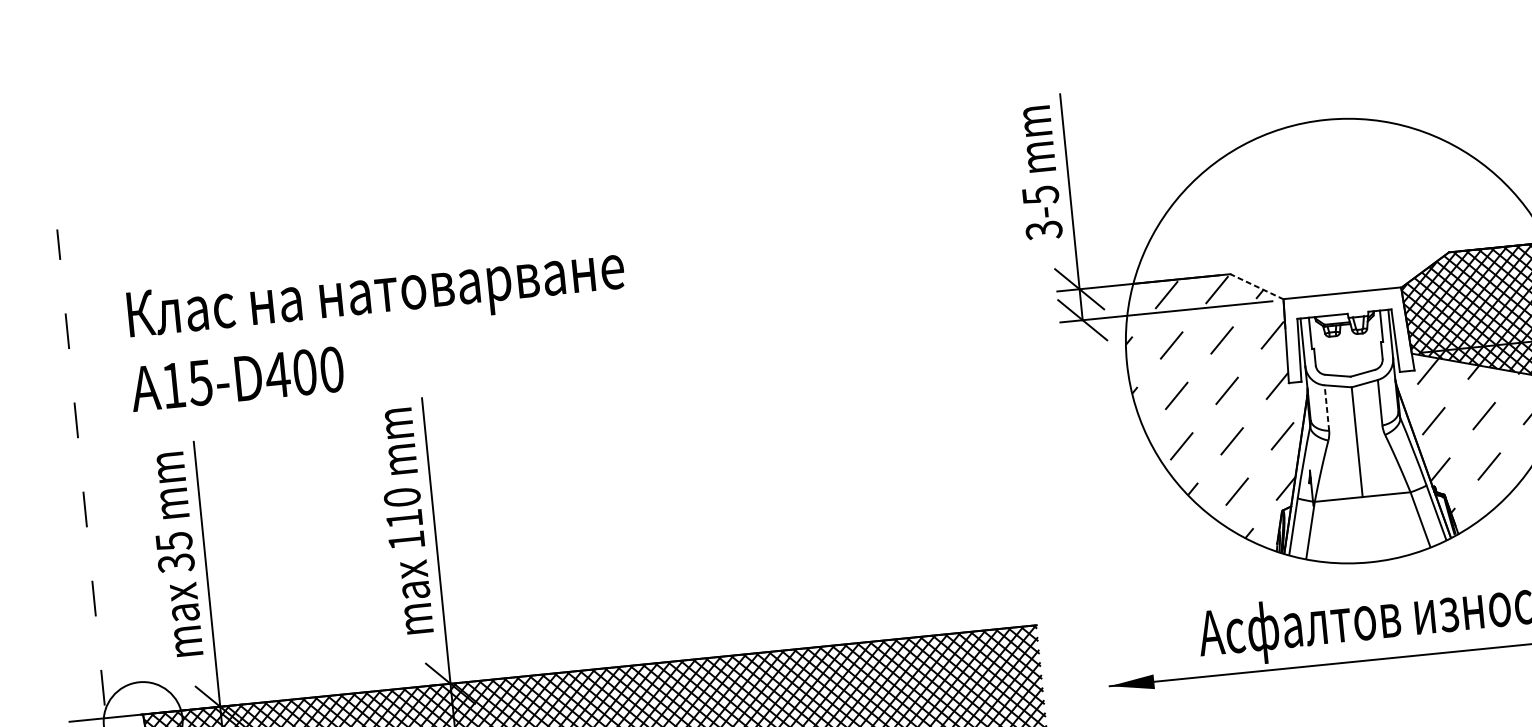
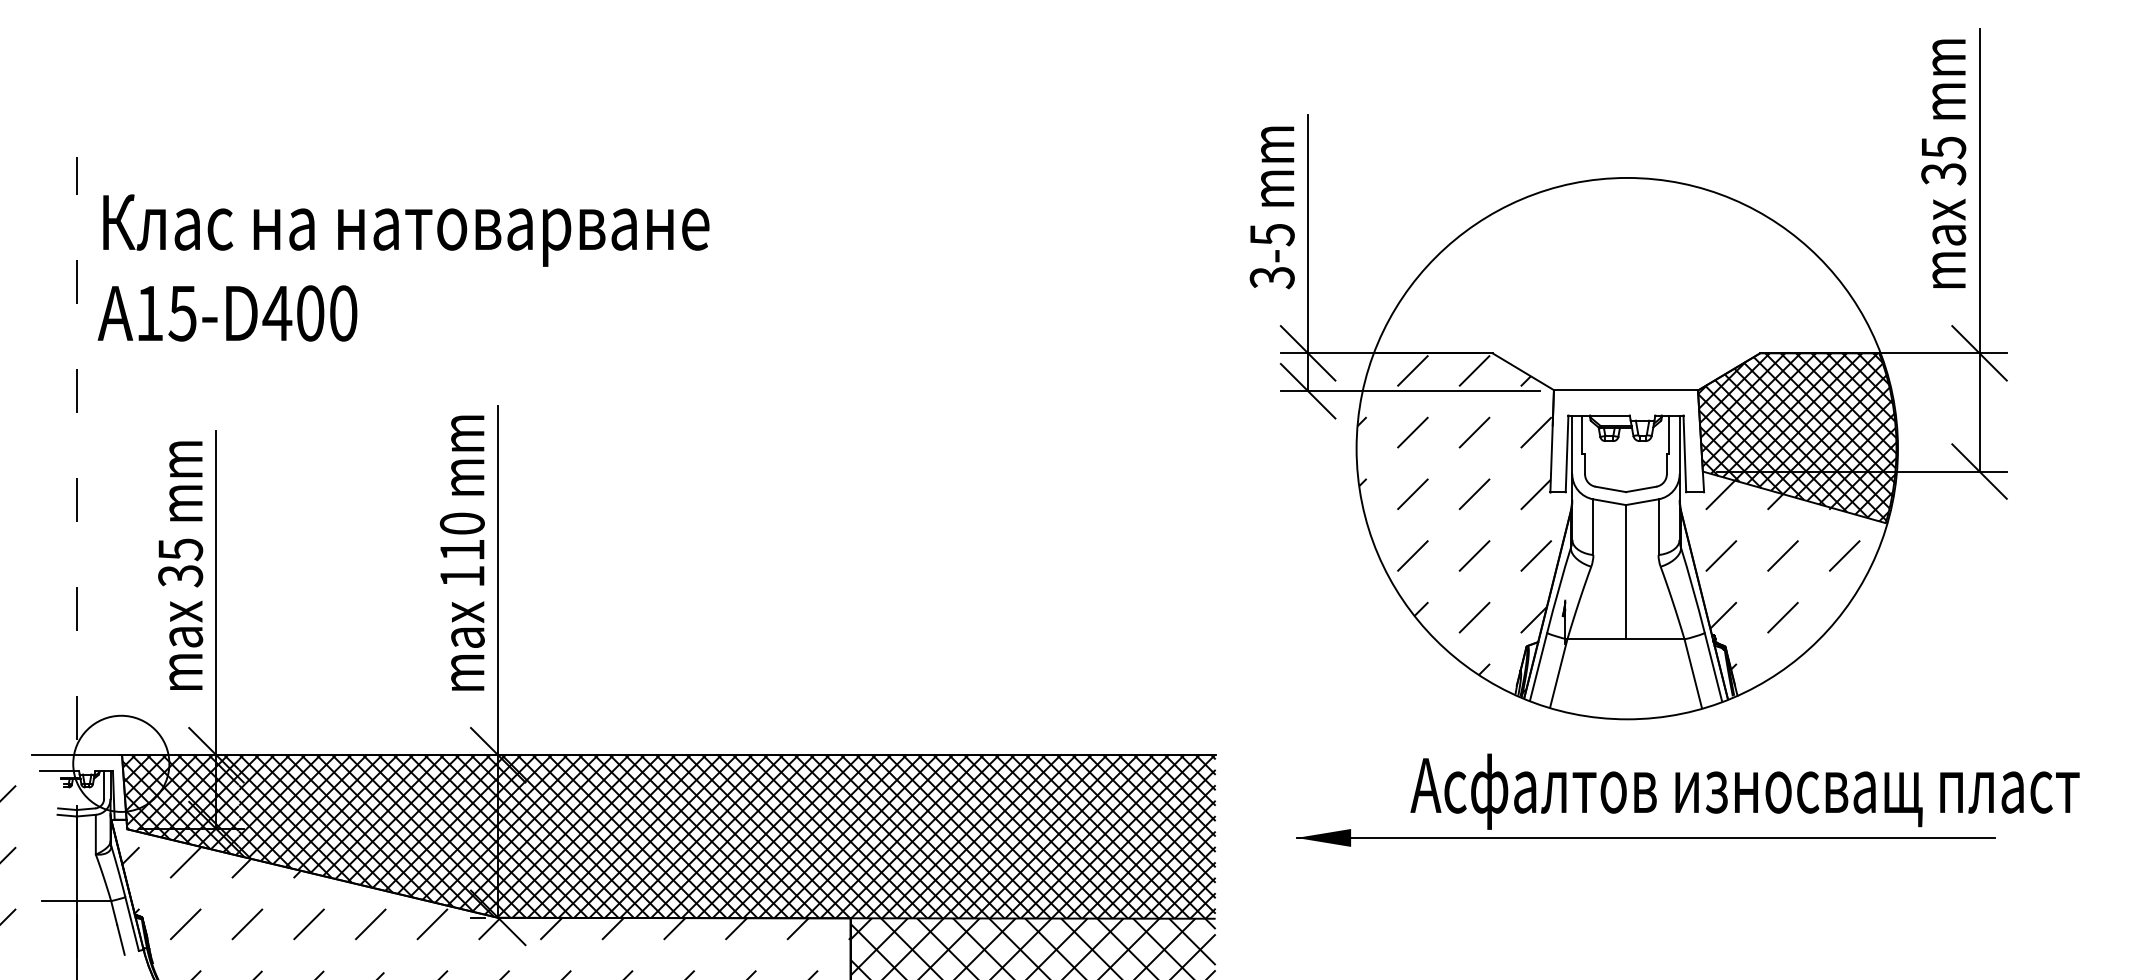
line: (1257, 286) -> (1523, 371), dashed -> solid
text: (377, 327) -> (403, 267), moved
line: (1327, 408) -> (1593, 527), dashed -> solid

